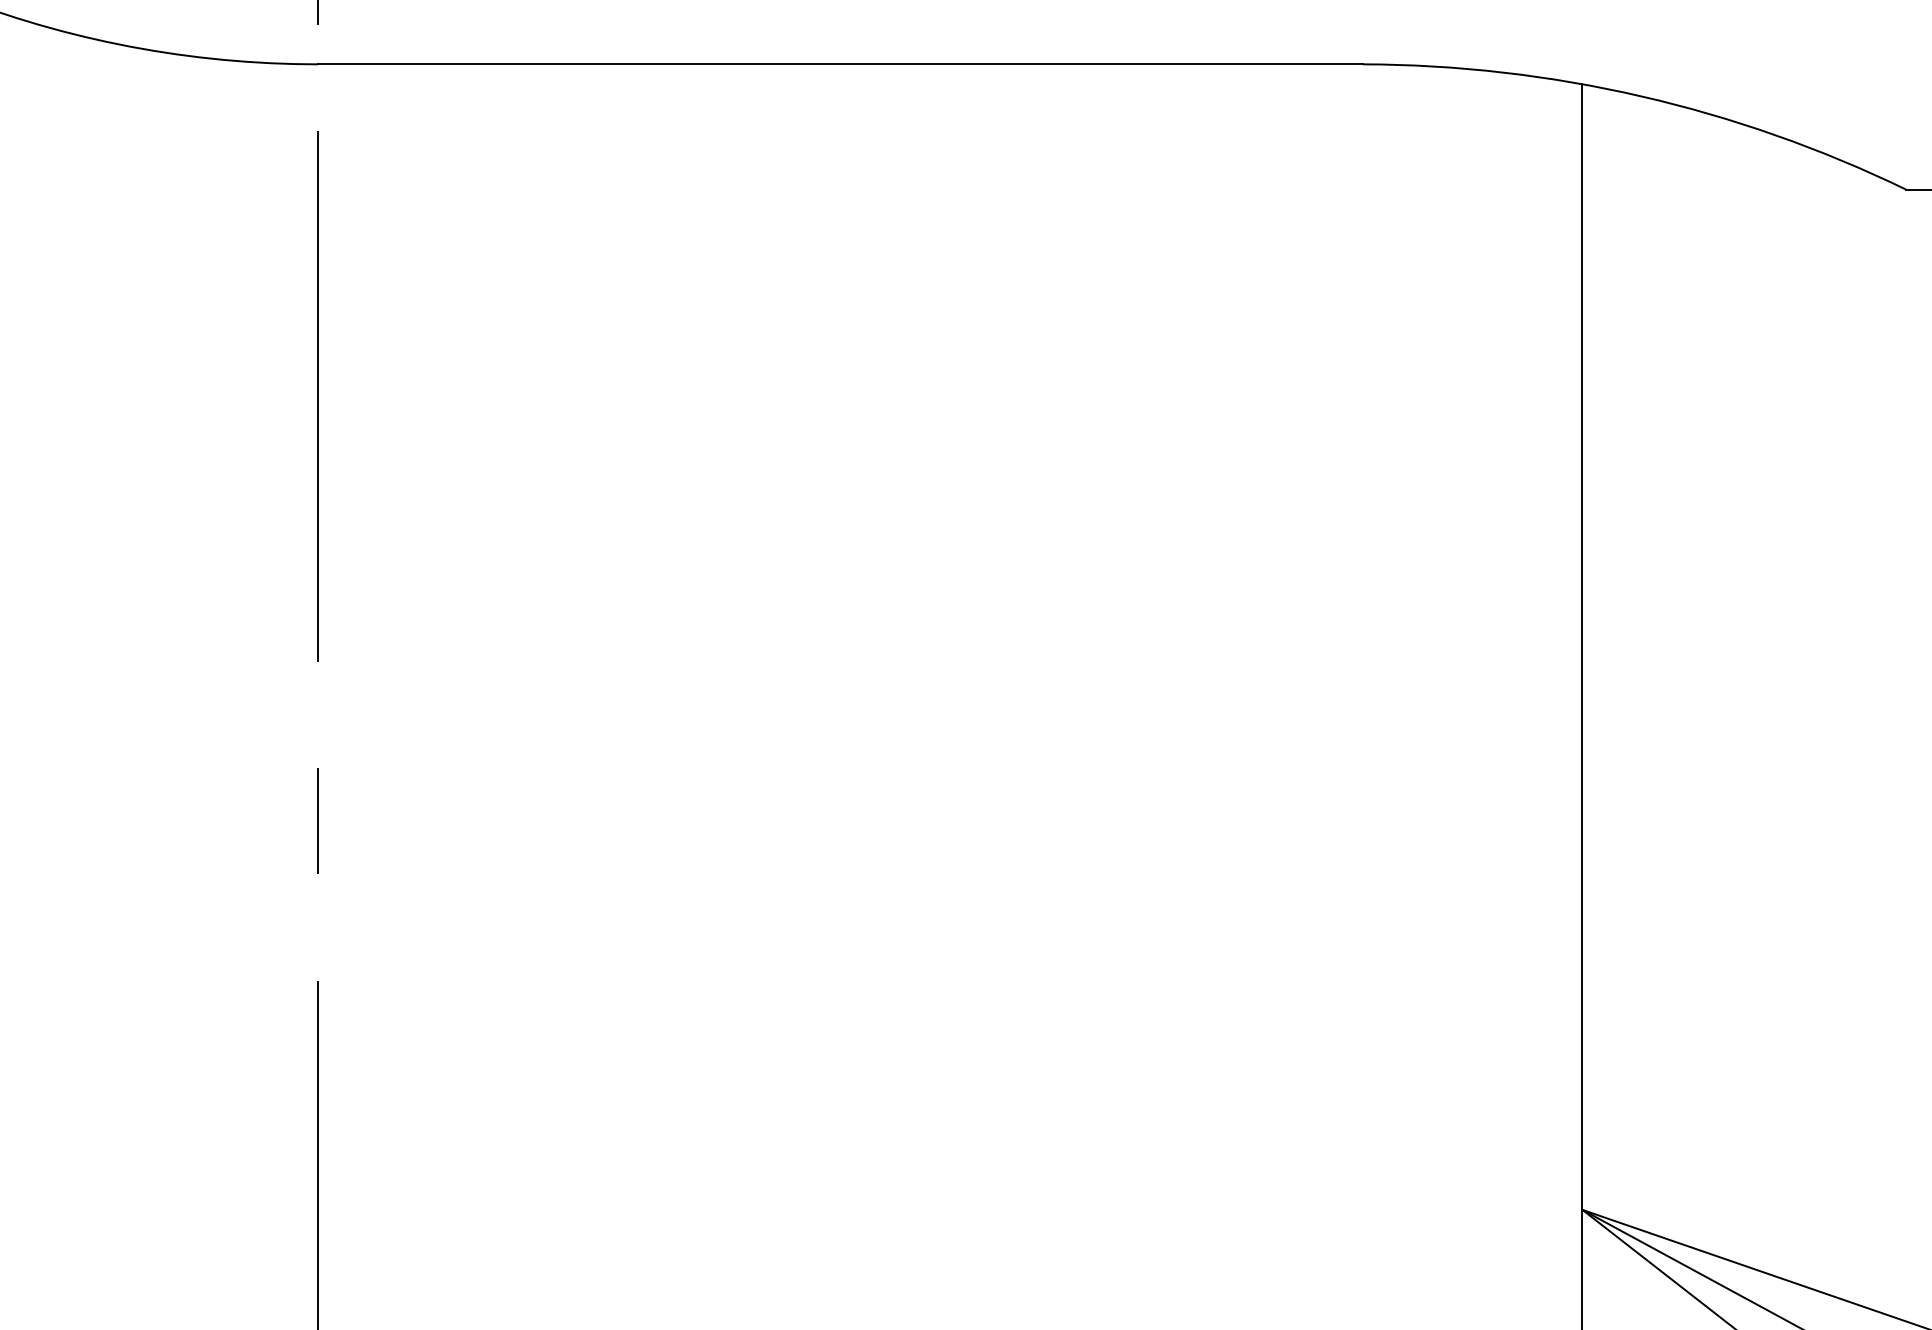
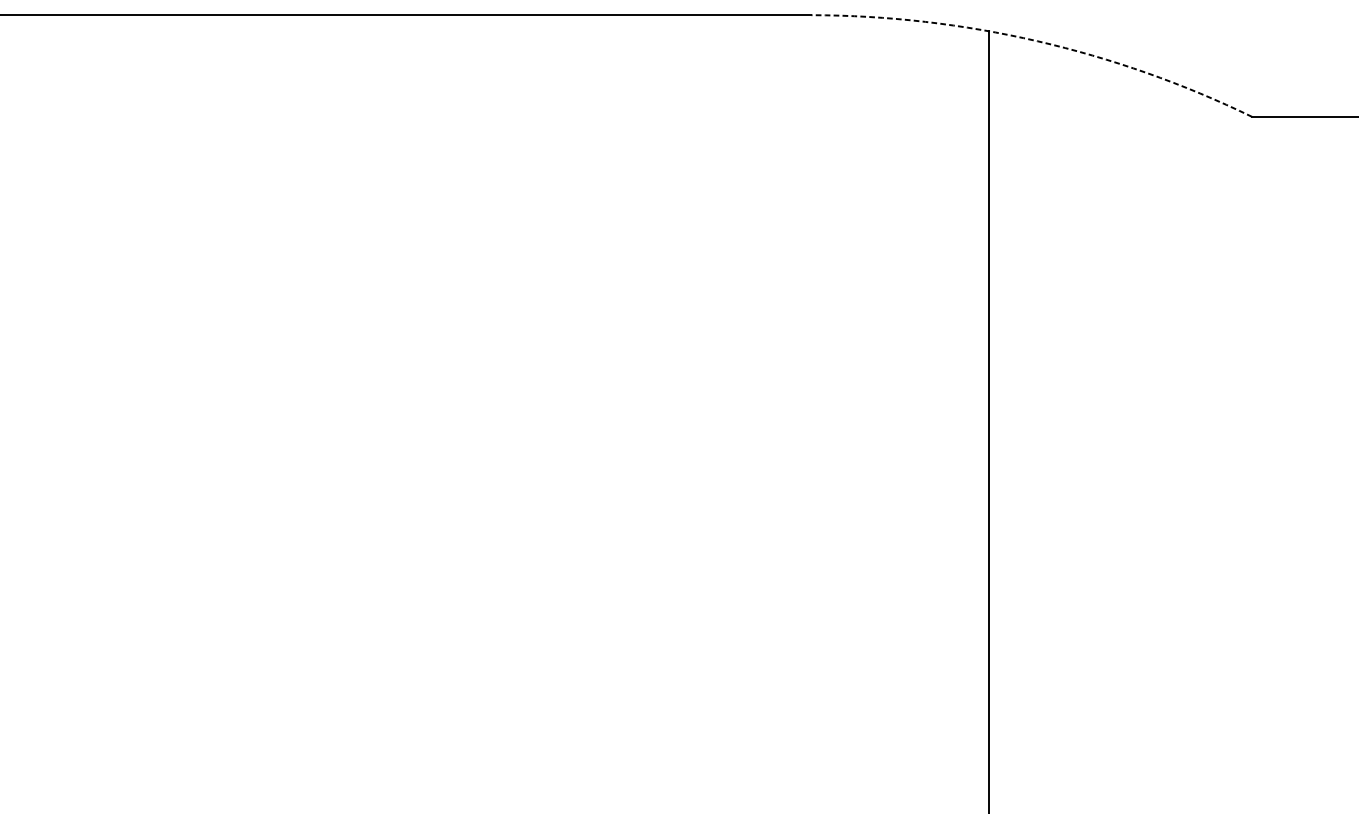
arc: (1641, 96) -> (1037, 41), solid -> dashed

